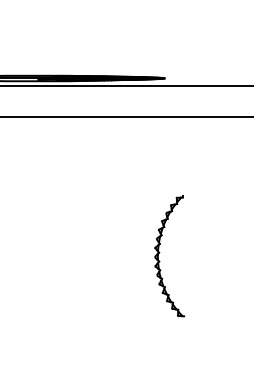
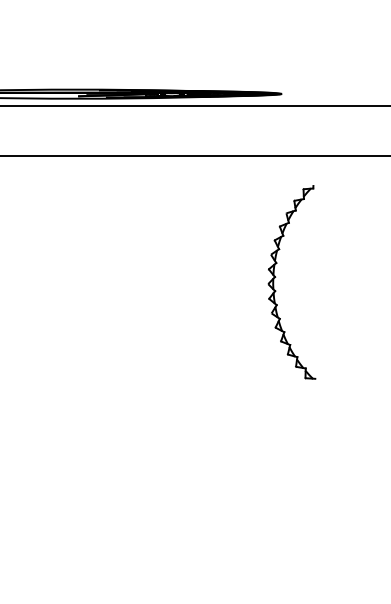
part: (160, 252) -> (277, 276), moved

